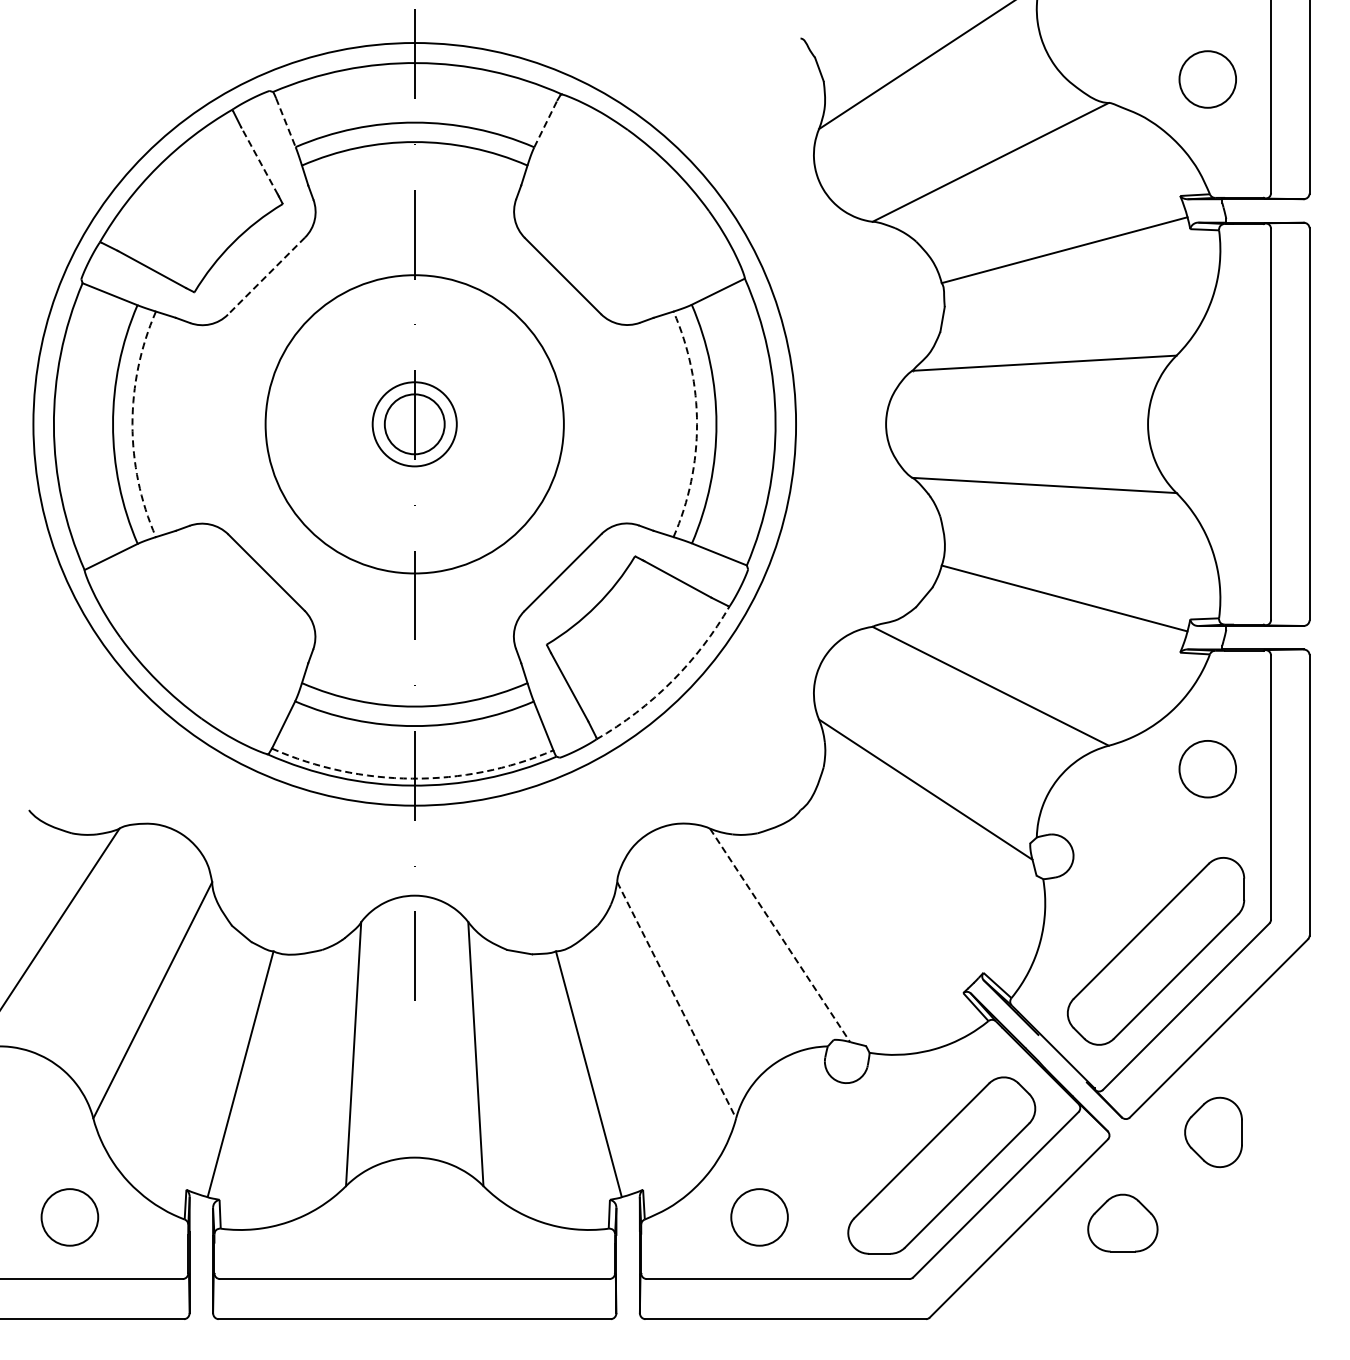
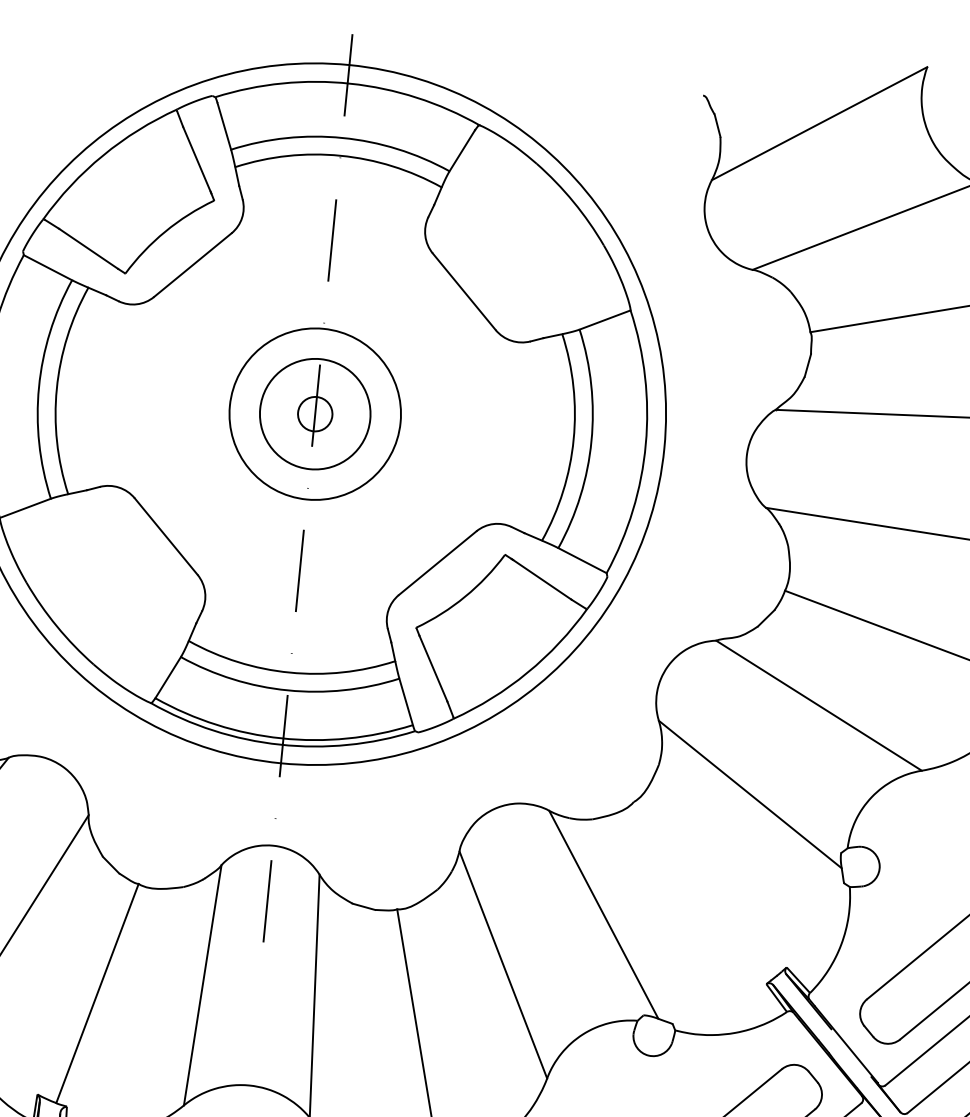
line: (286, 123) -> (224, 127), dashed -> solid
line: (546, 123) -> (462, 150), dashed -> solid
line: (259, 161) -> (196, 159), dashed -> solid
line: (266, 276) -> (192, 265), dashed -> solid
arc: (132, 424) -> (56, 388), dashed -> solid
circle: (414, 424) -> (315, 414), size x0.62
circle: (414, 424) -> (315, 414), size x0.62
circle: (414, 424) -> (315, 414), size x1.43
arc: (697, 424) -> (574, 439), dashed -> solid
arc: (671, 681) -> (527, 672), dashed -> solid
arc: (412, 778) -> (281, 738), dashed -> solid
line: (780, 935) -> (604, 914), dashed -> solid
line: (676, 1000) -> (503, 965), dashed -> solid

